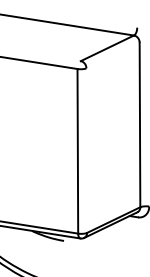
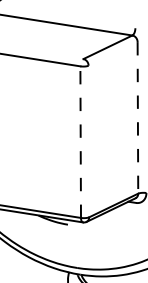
line: (139, 124) -> (137, 117), solid -> dashed
line: (77, 151) -> (80, 142), solid -> dashed

